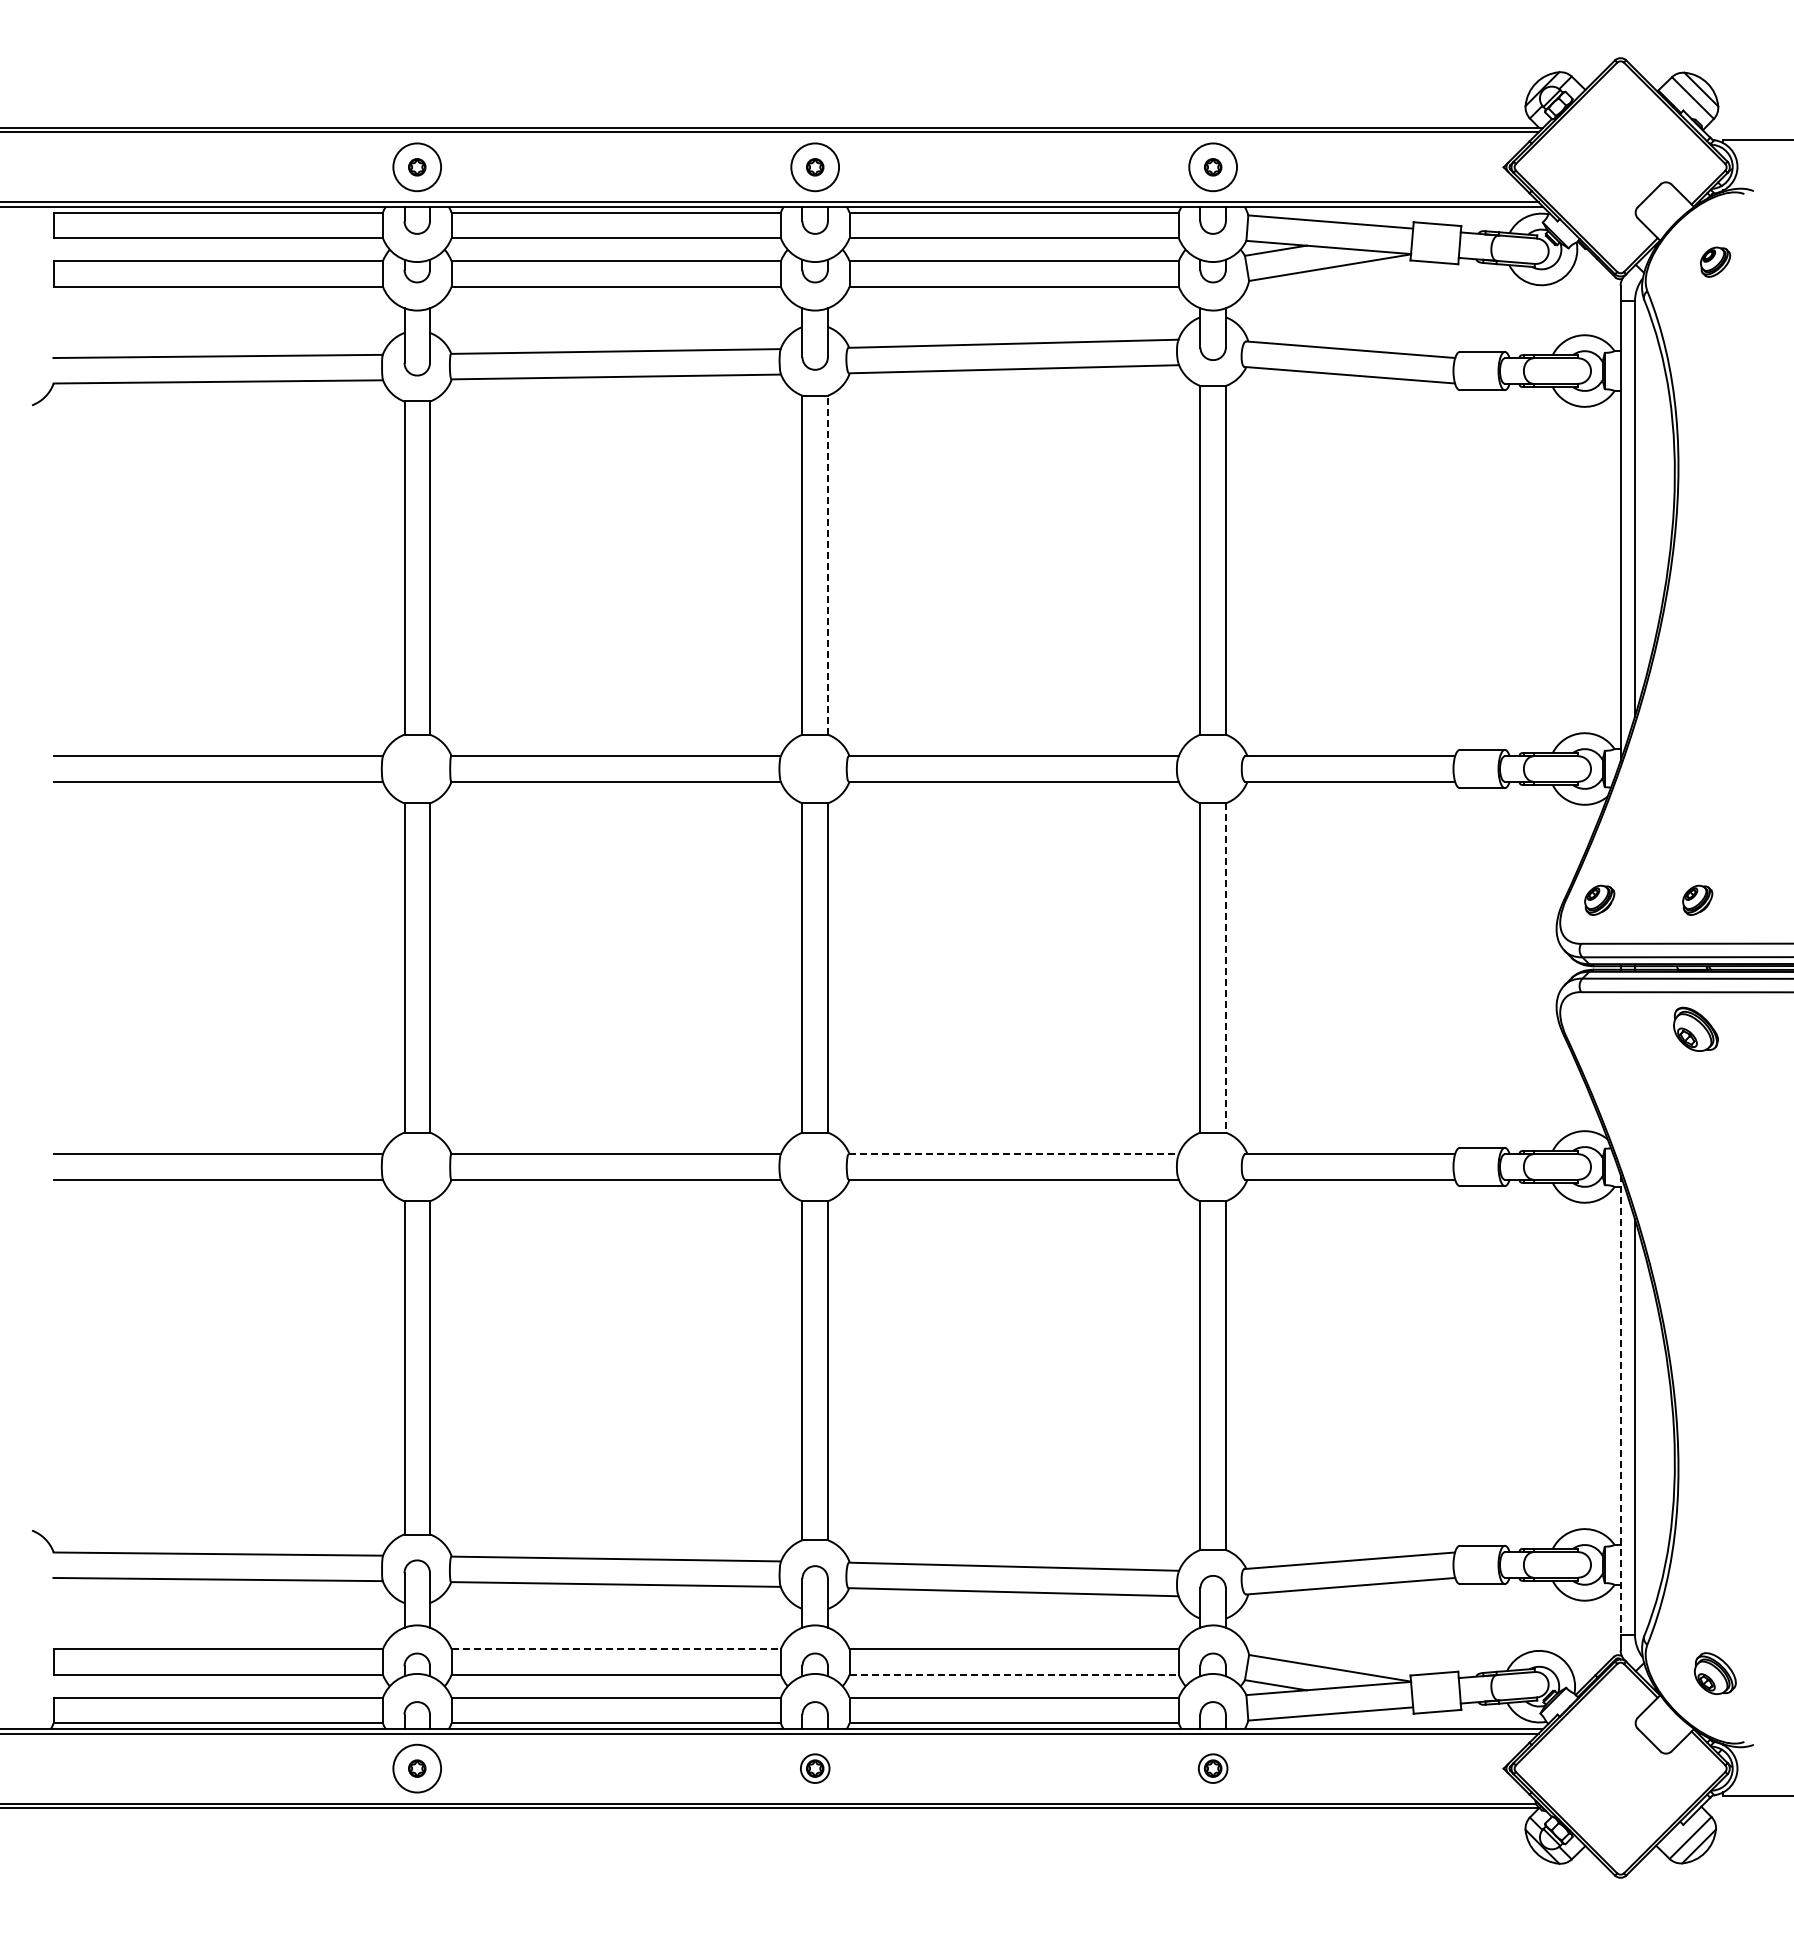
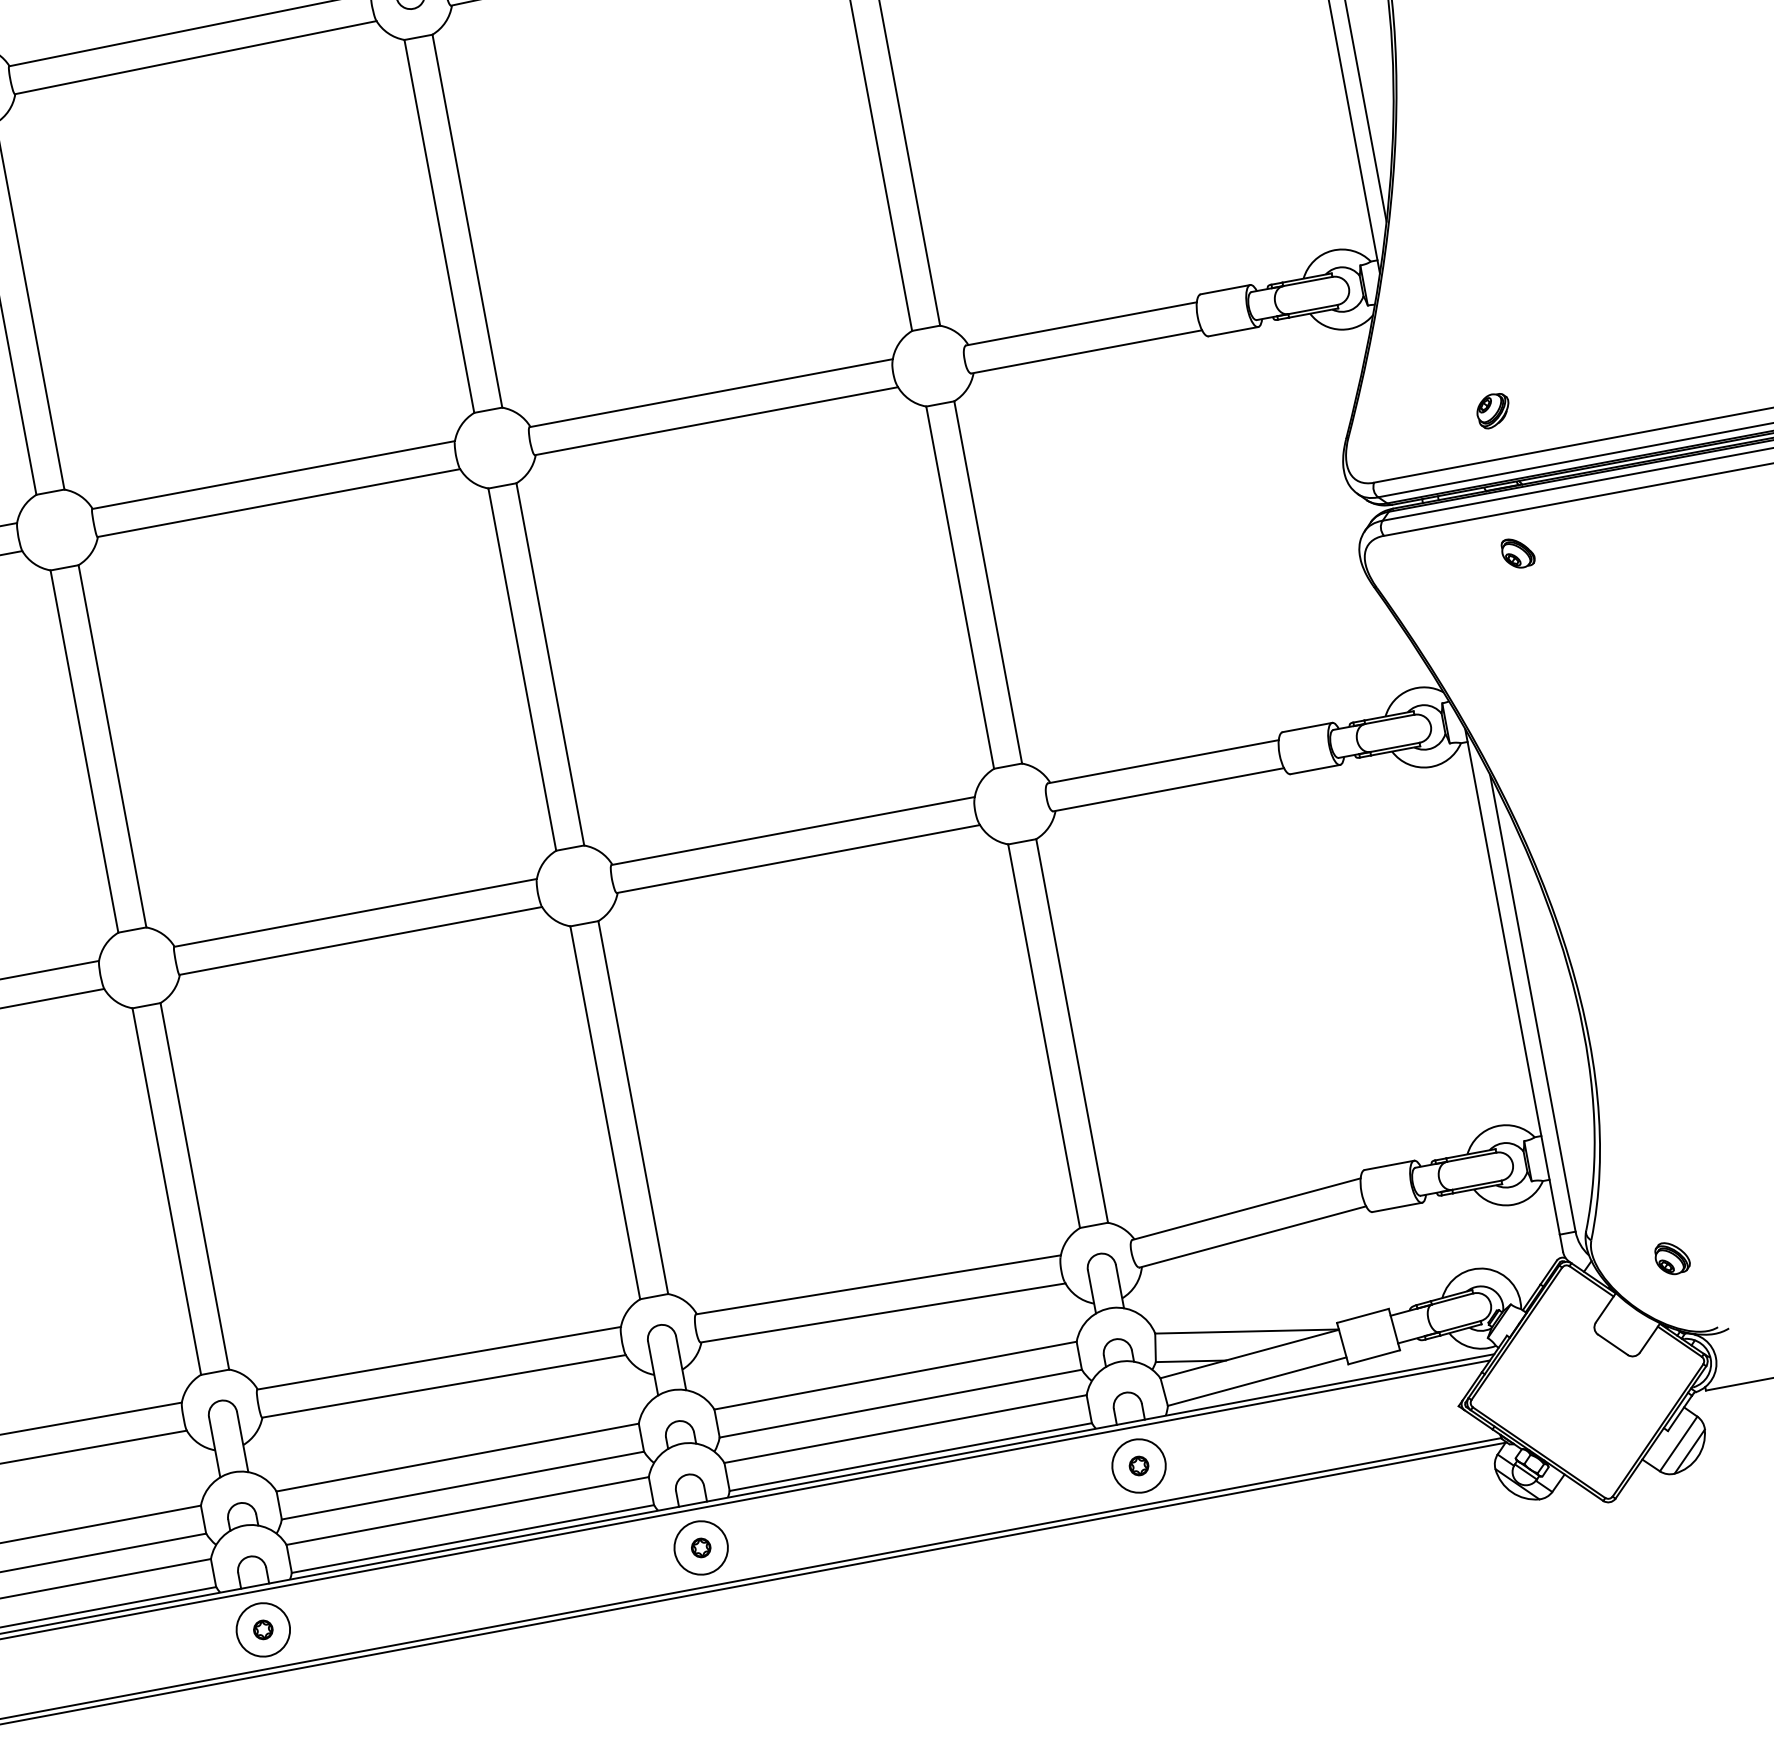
line: (827, 564) -> (466, 220), dashed -> solid
part: (1599, 899) -> (1385, 430), removed
line: (1225, 967) -> (987, 581), dashed -> solid
part: (1695, 1028) -> (1517, 552), size x0.62
line: (1013, 1154) -> (792, 831), dashed -> solid
line: (1620, 1404) -> (1512, 981), dashed -> solid
line: (616, 1649) -> (458, 1457), dashed -> solid
part: (1715, 1673) -> (1672, 1257), size x0.71
line: (1014, 1674) -> (901, 1403), dashed -> solid
circle: (815, 1768) -> (701, 1547), size x1.67
circle: (1213, 1768) -> (1139, 1465), size x1.67

